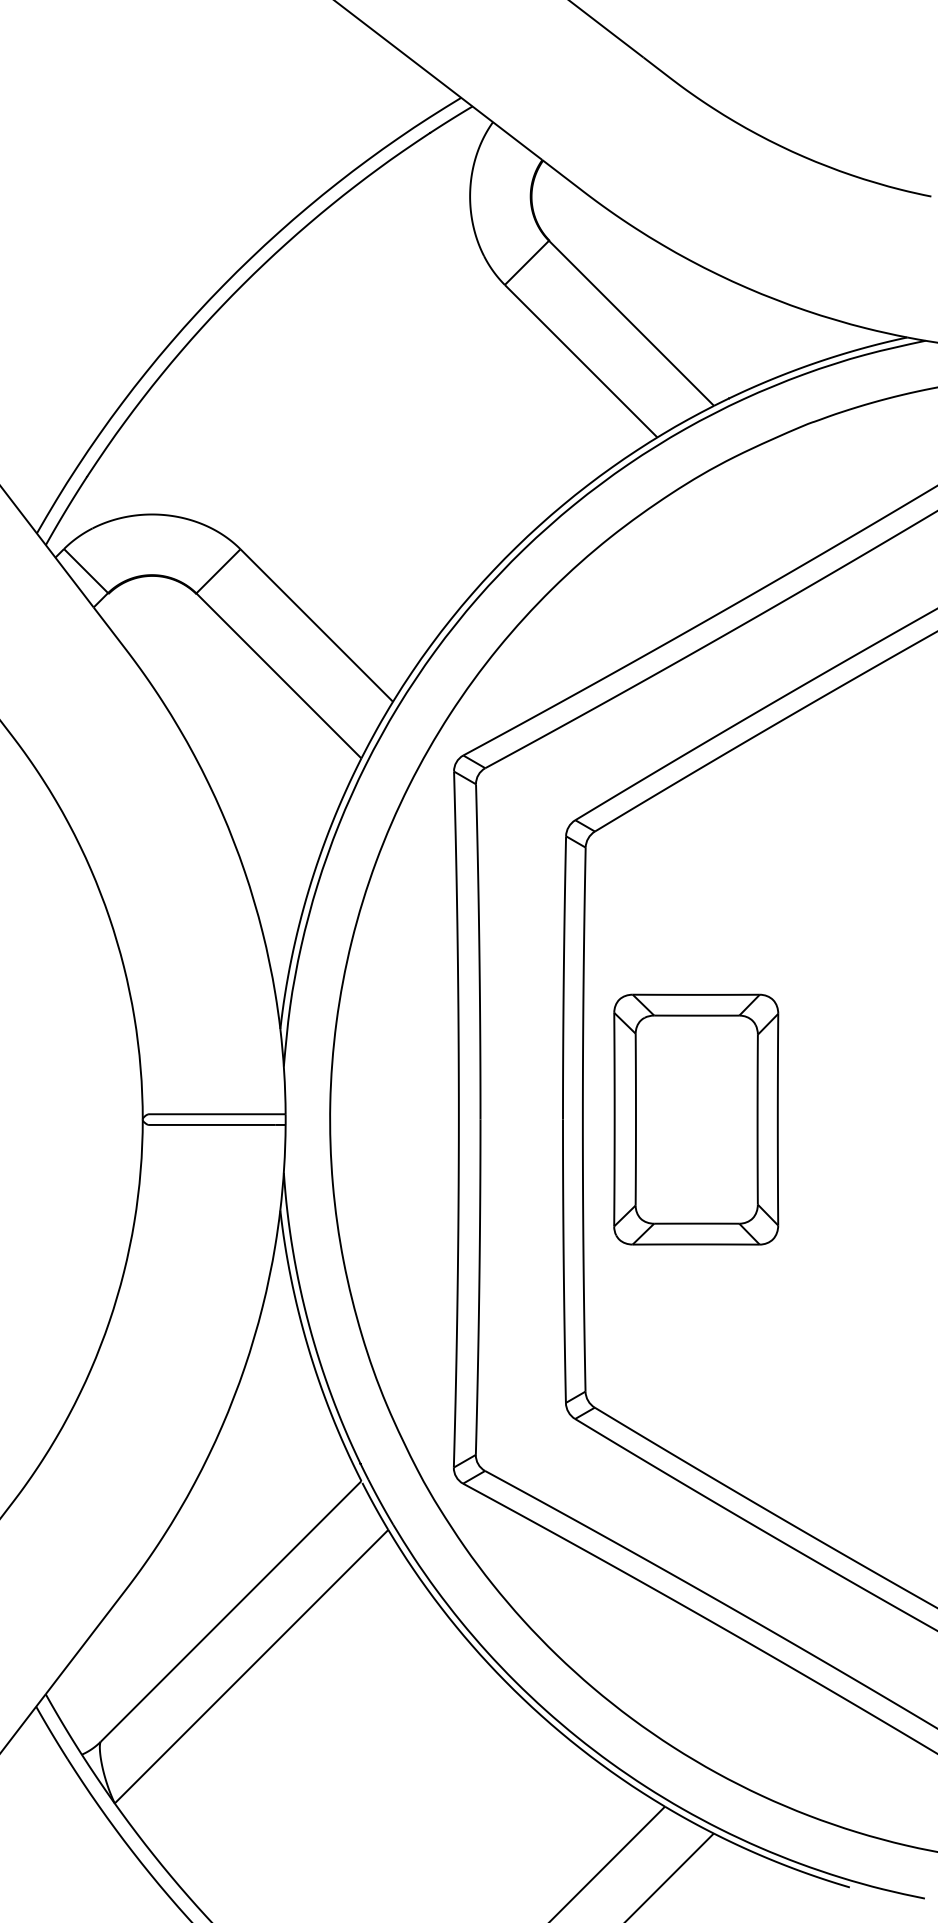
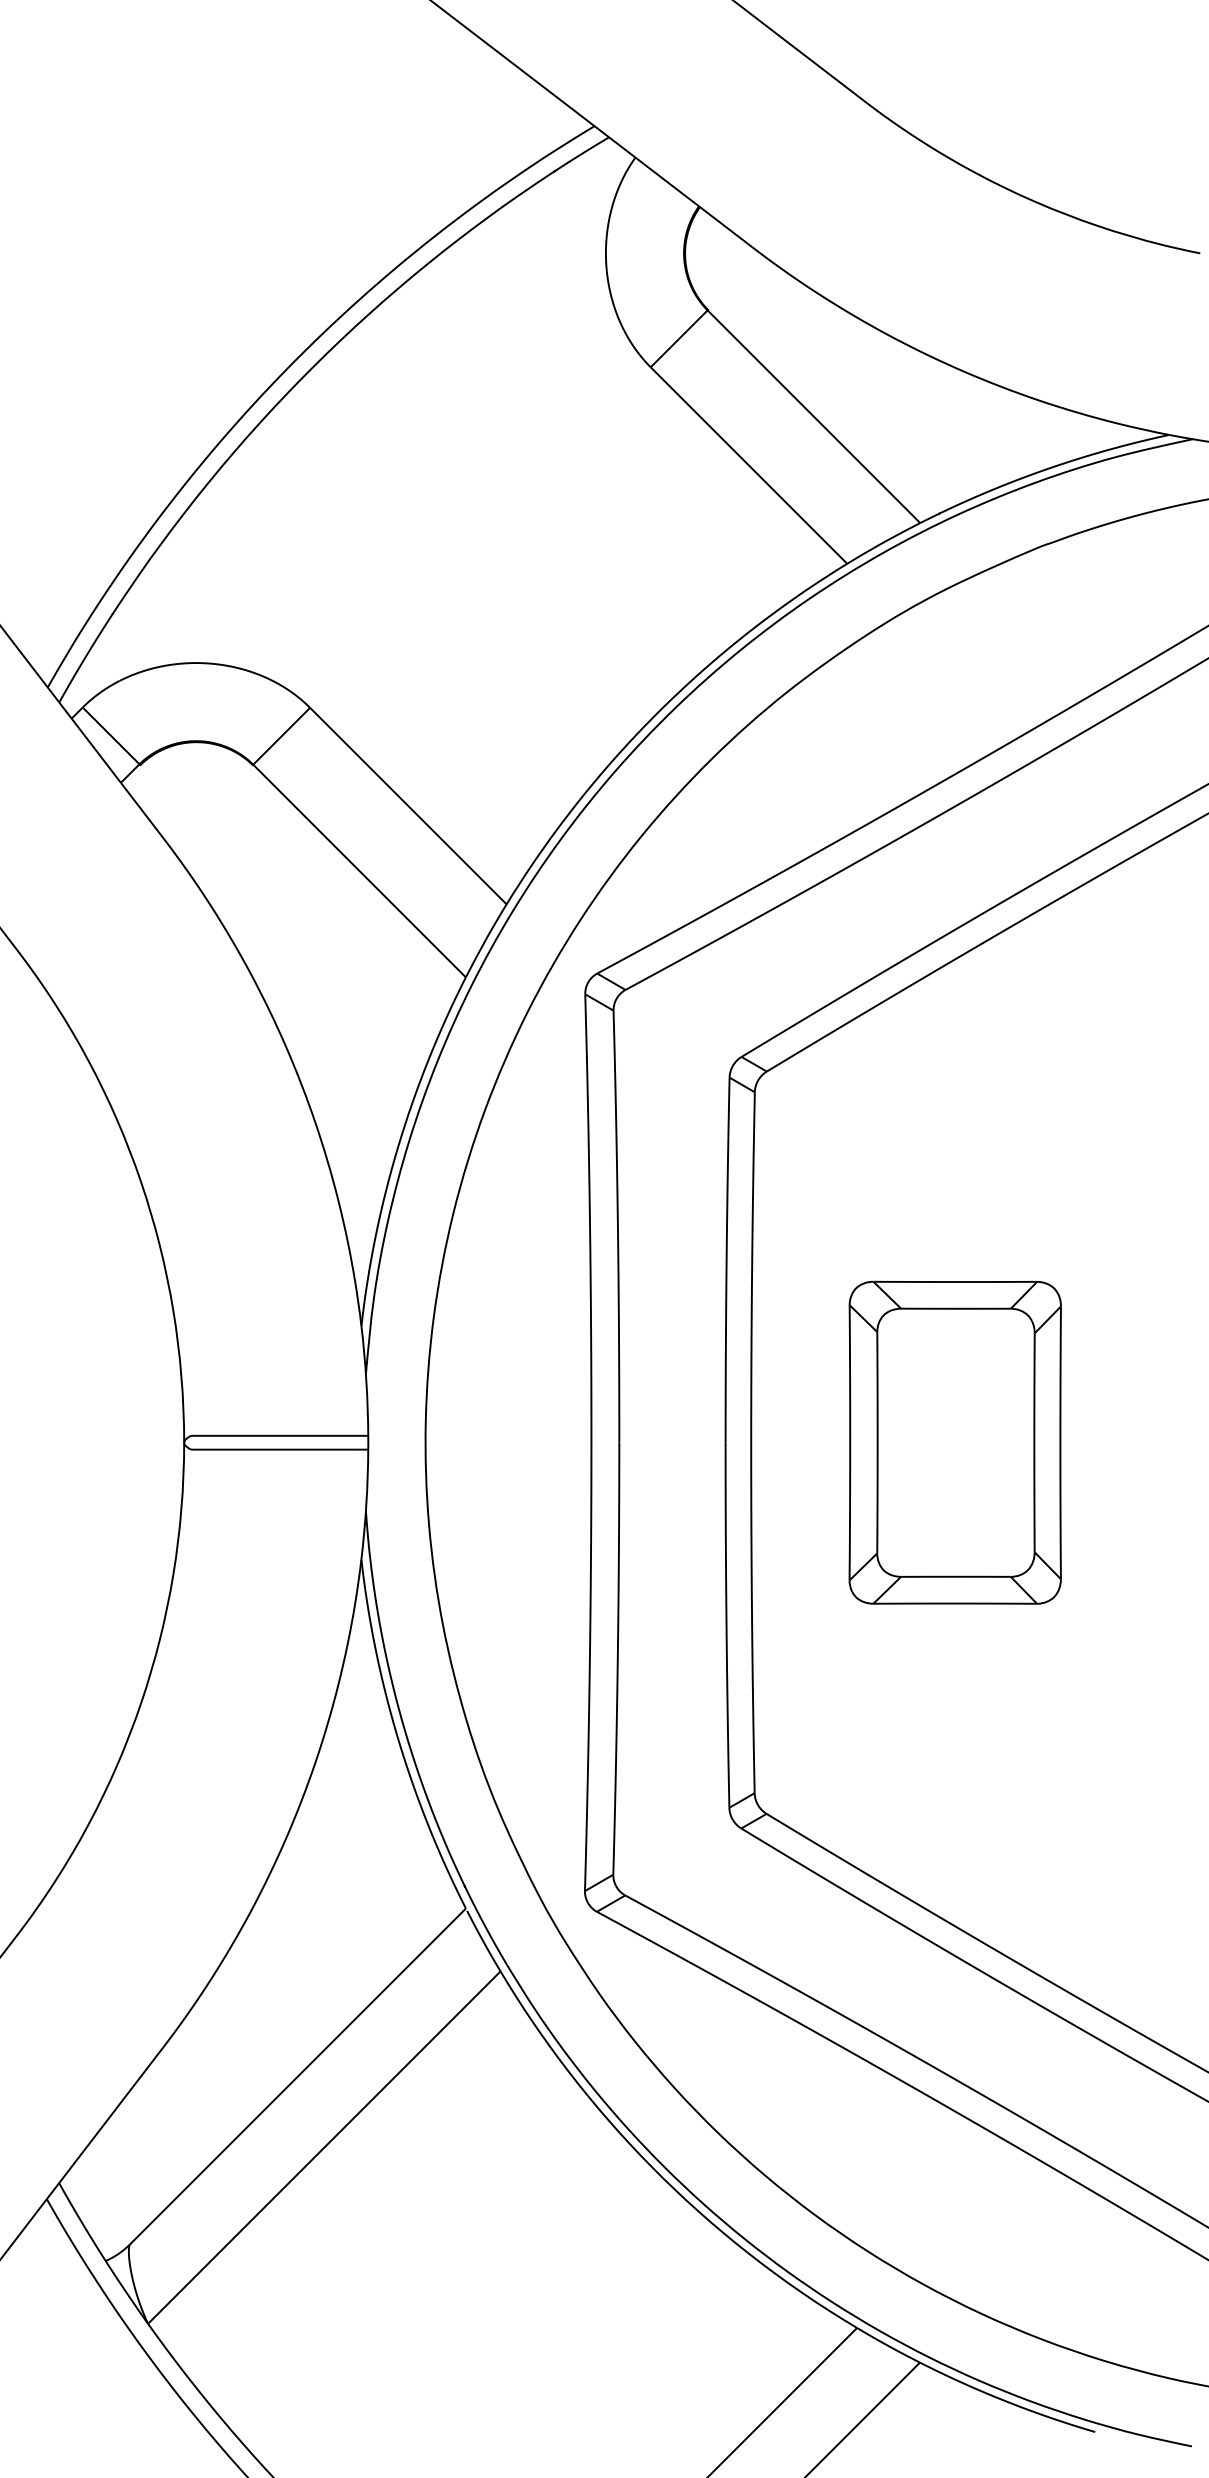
part: (695, 1119) -> (954, 1442), moved

